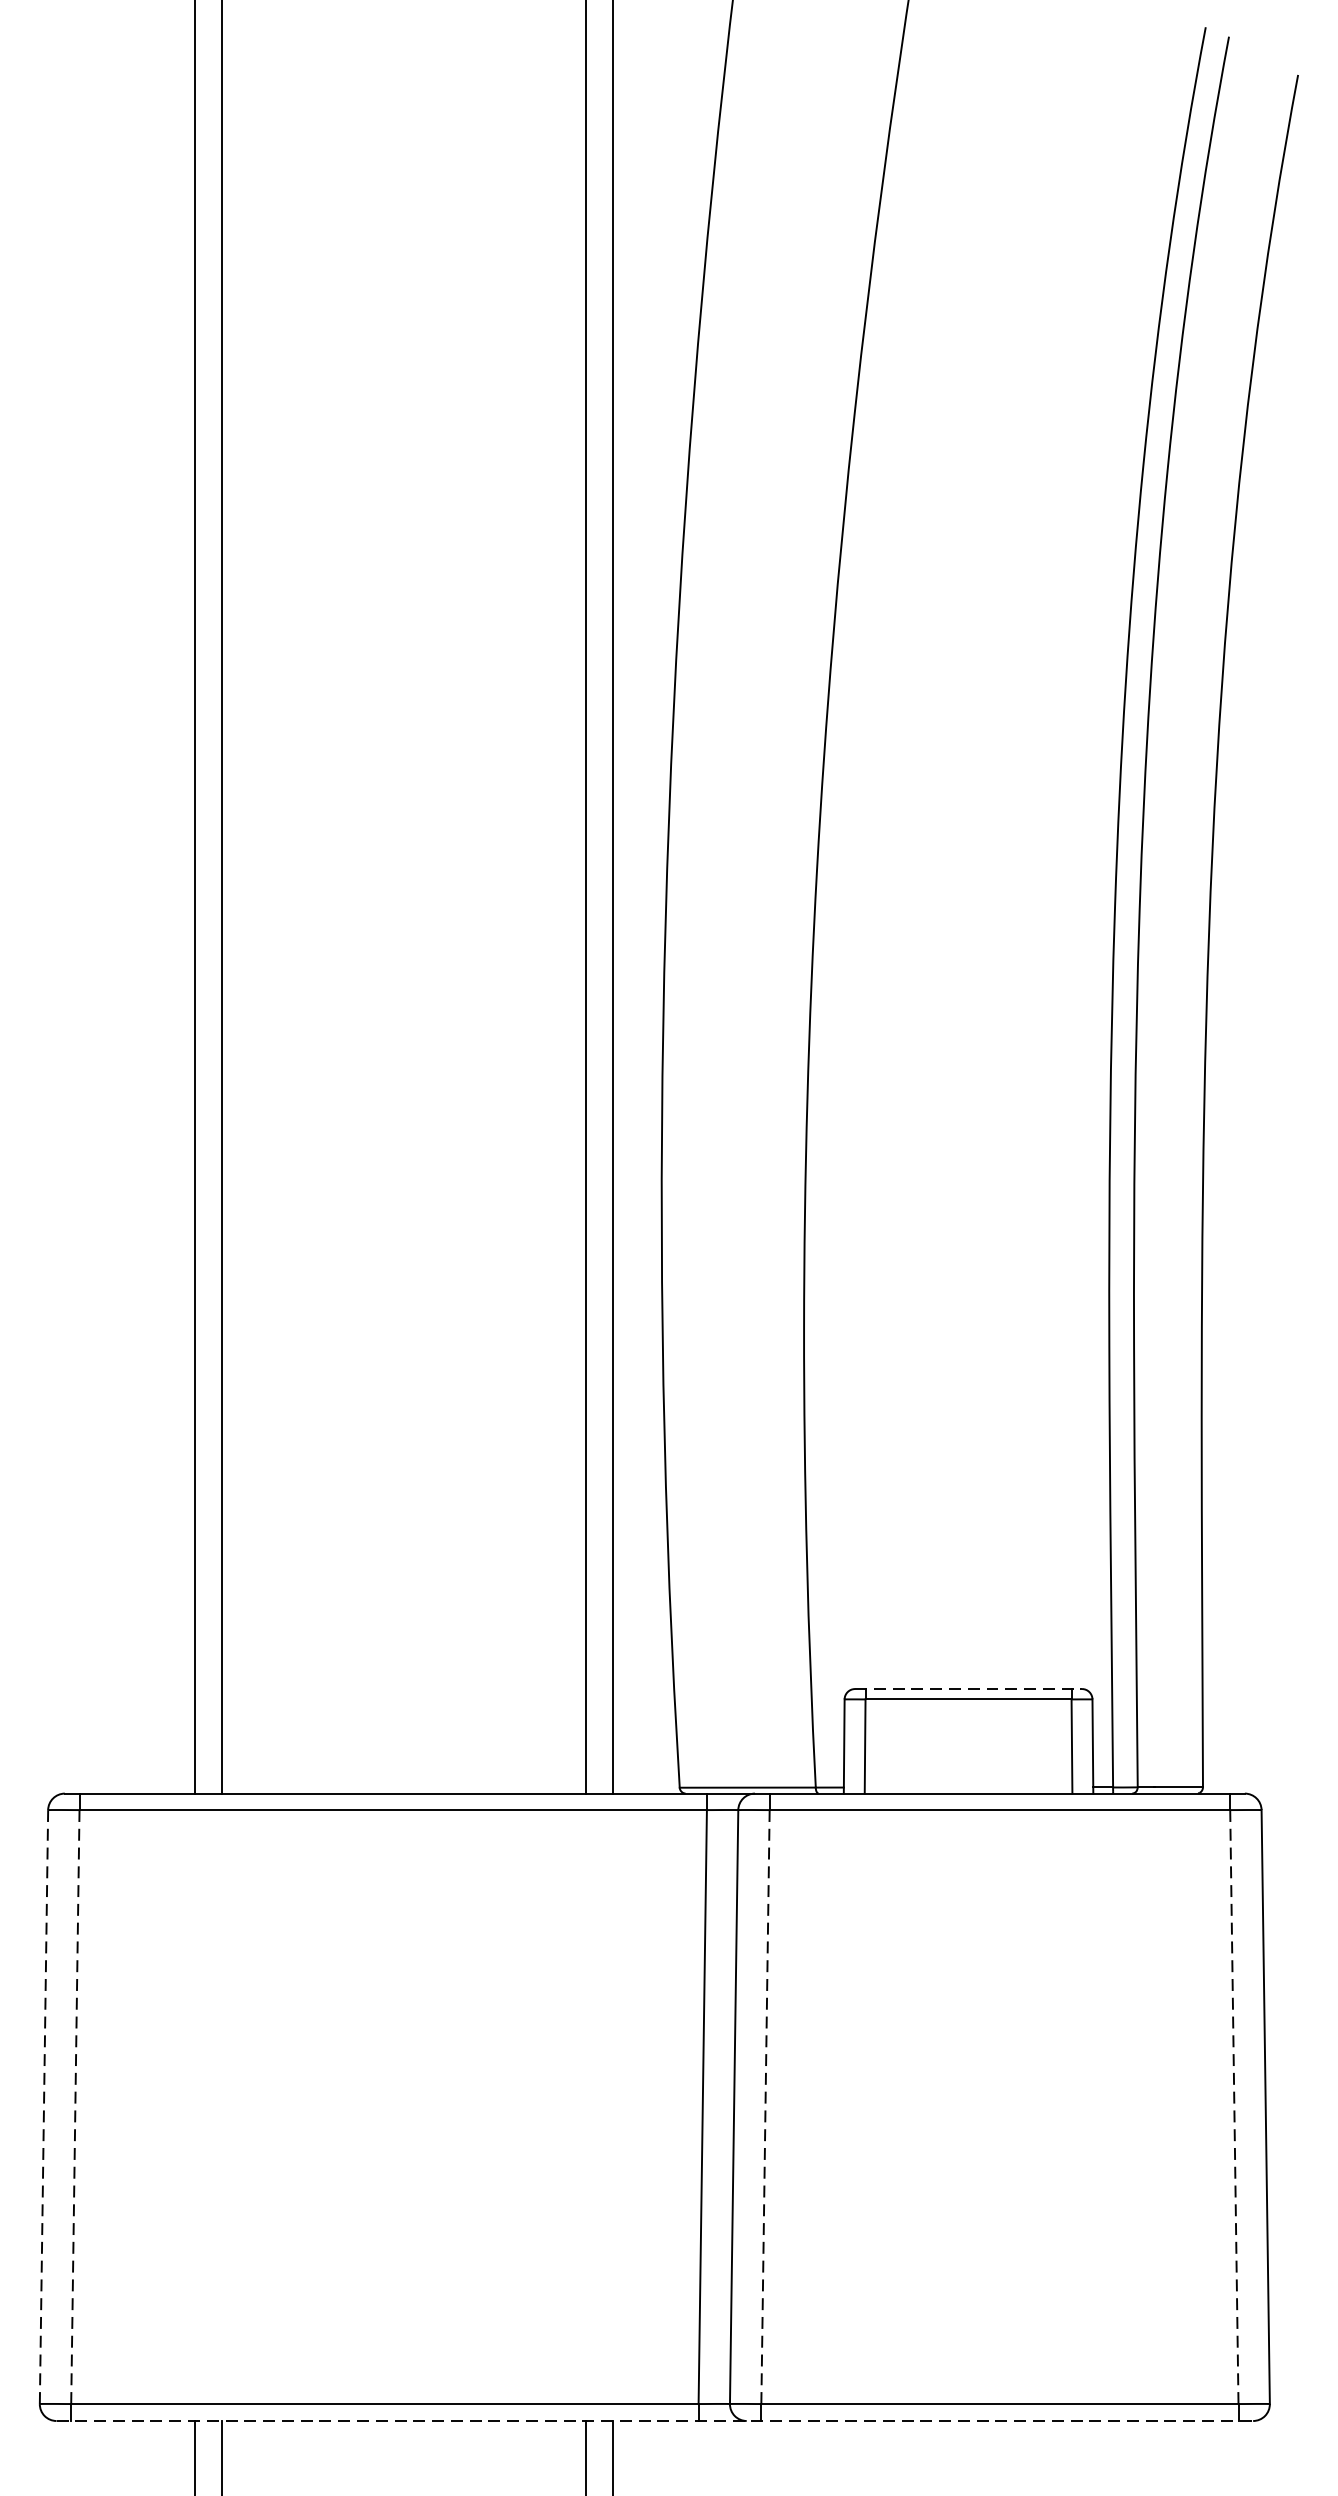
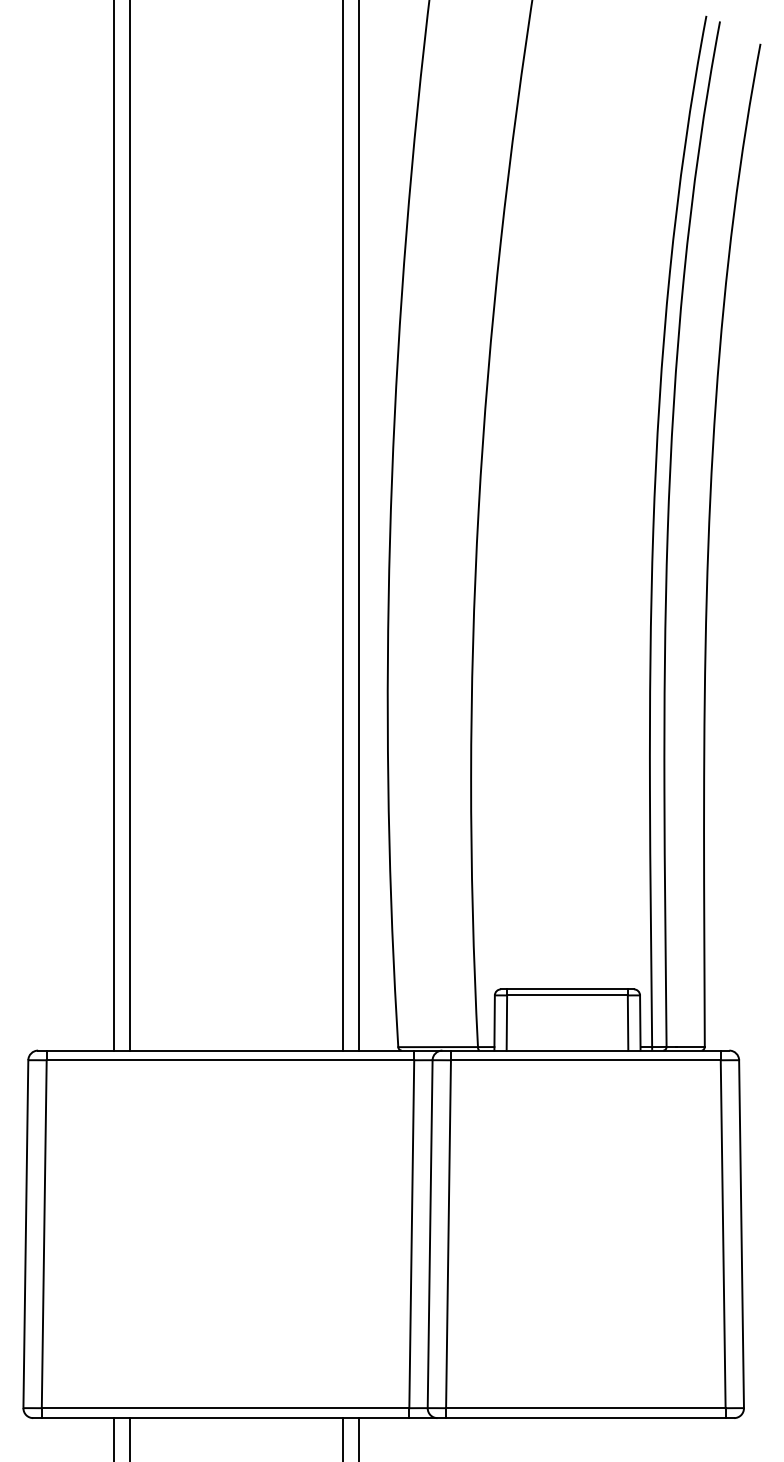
line: (968, 1689) -> (567, 989), dashed -> solid
line: (43, 2107) -> (25, 1234), dashed -> solid
line: (75, 2107) -> (44, 1234), dashed -> solid
line: (765, 2107) -> (448, 1234), dashed -> solid
line: (1234, 2107) -> (723, 1234), dashed -> solid
line: (656, 2421) -> (384, 1418), dashed -> solid

